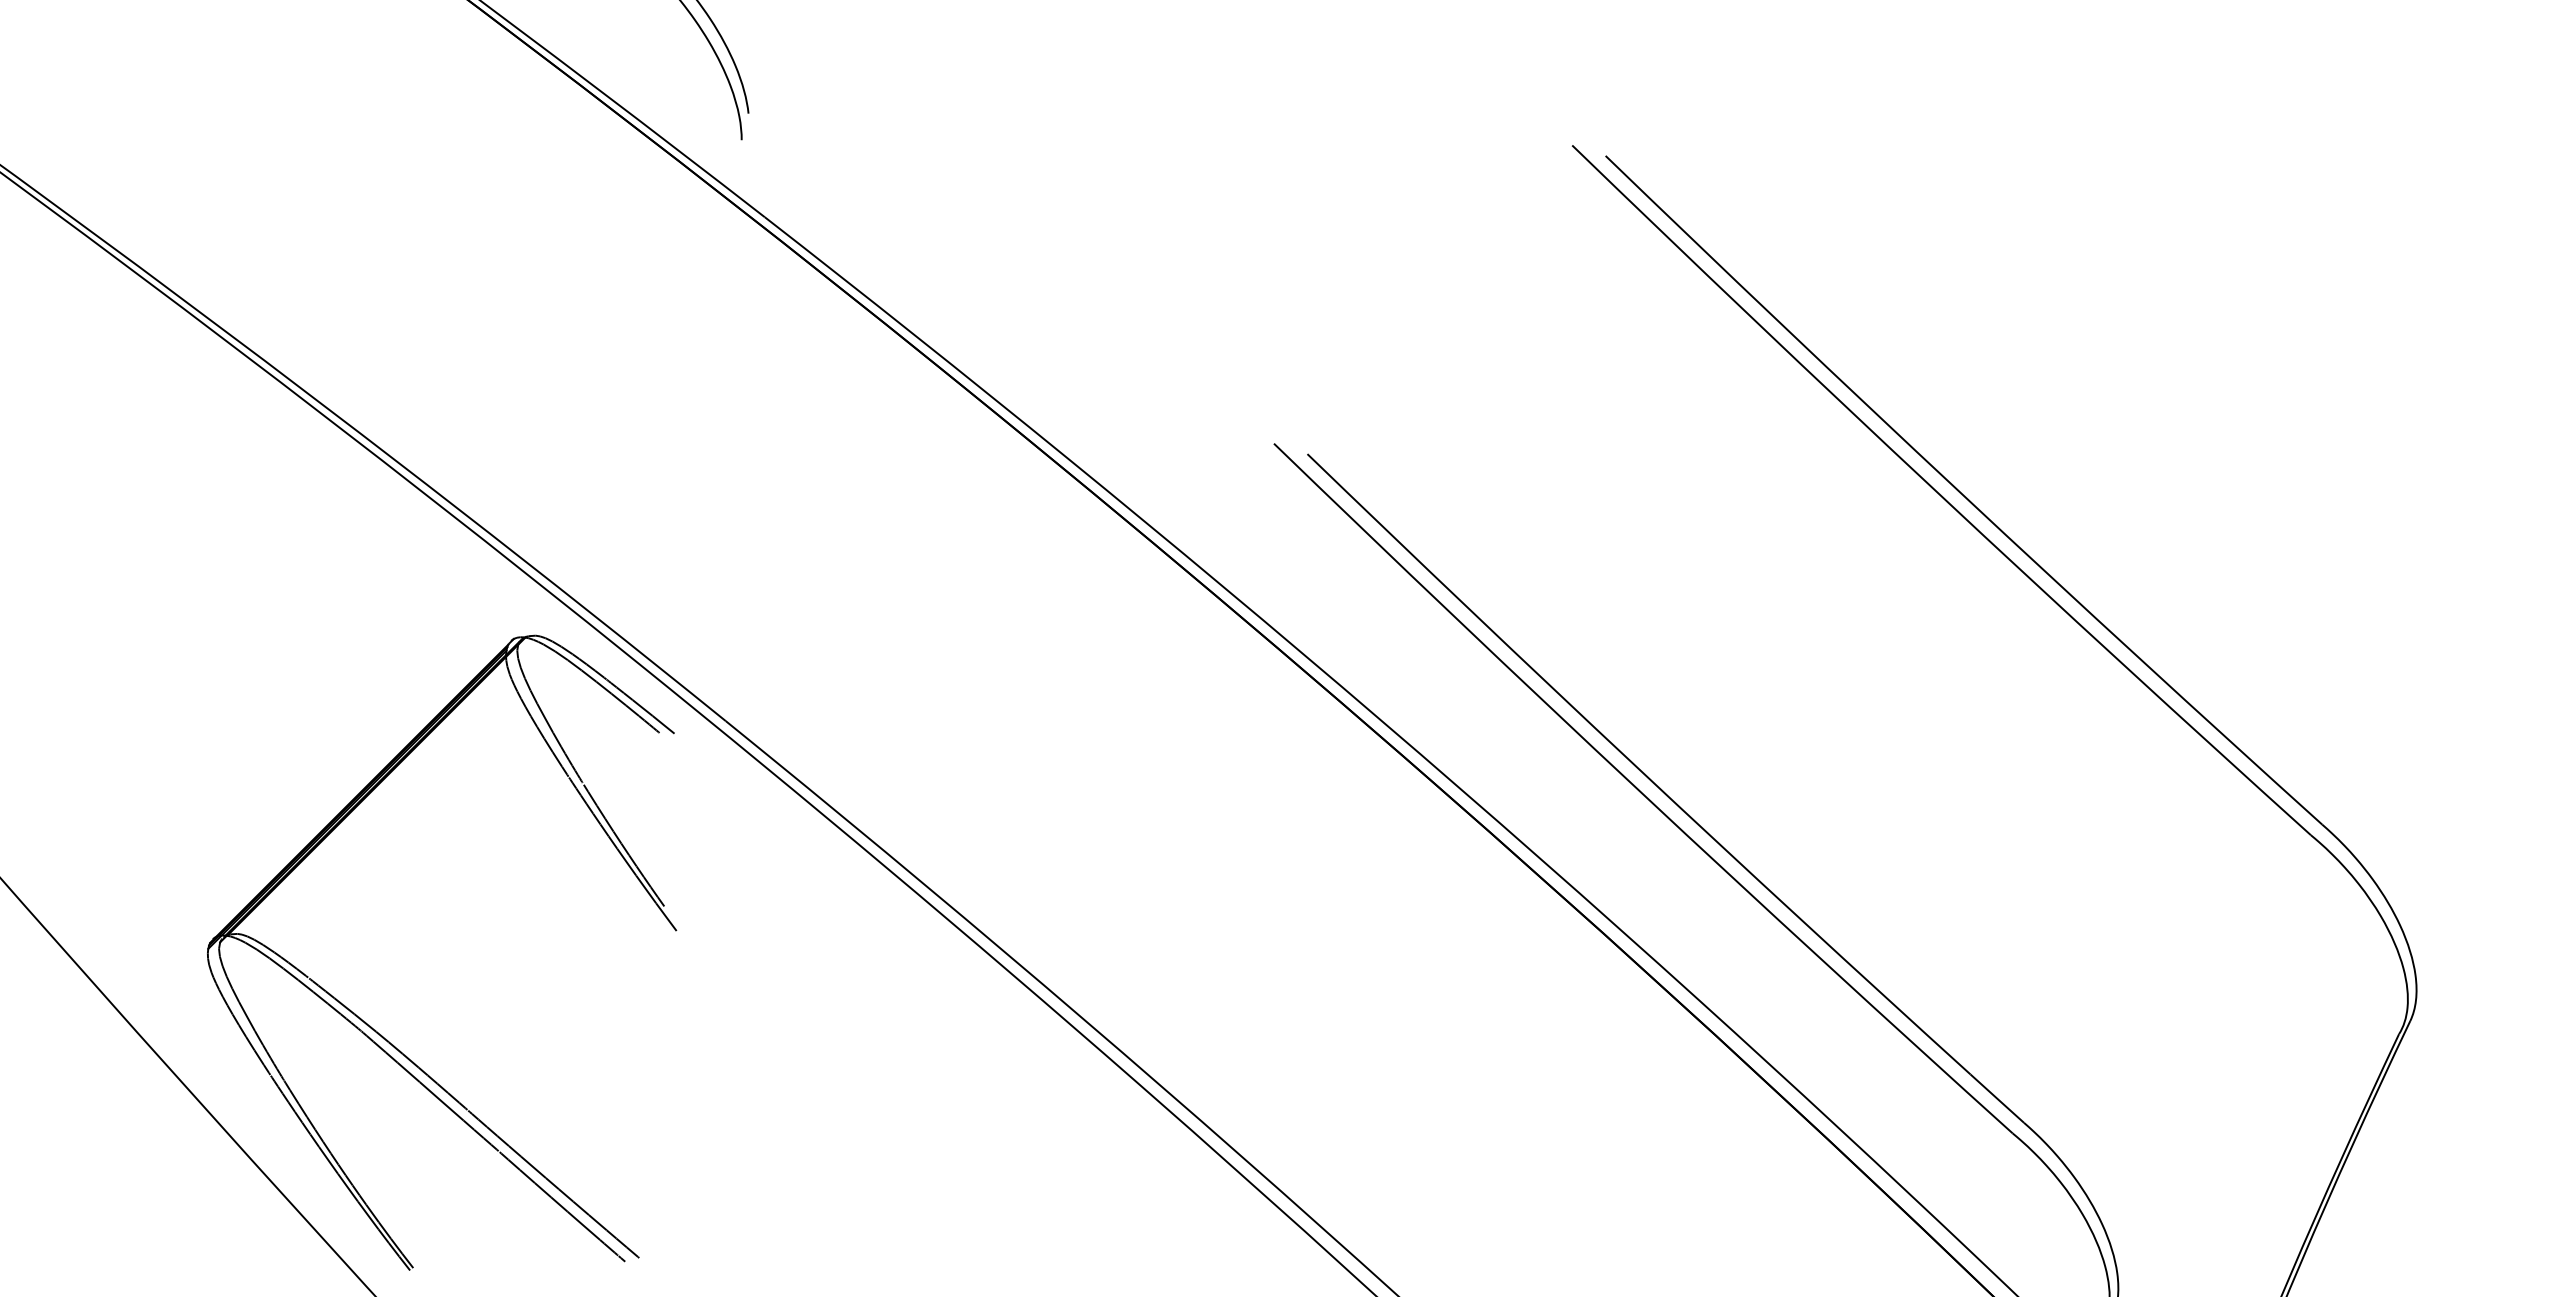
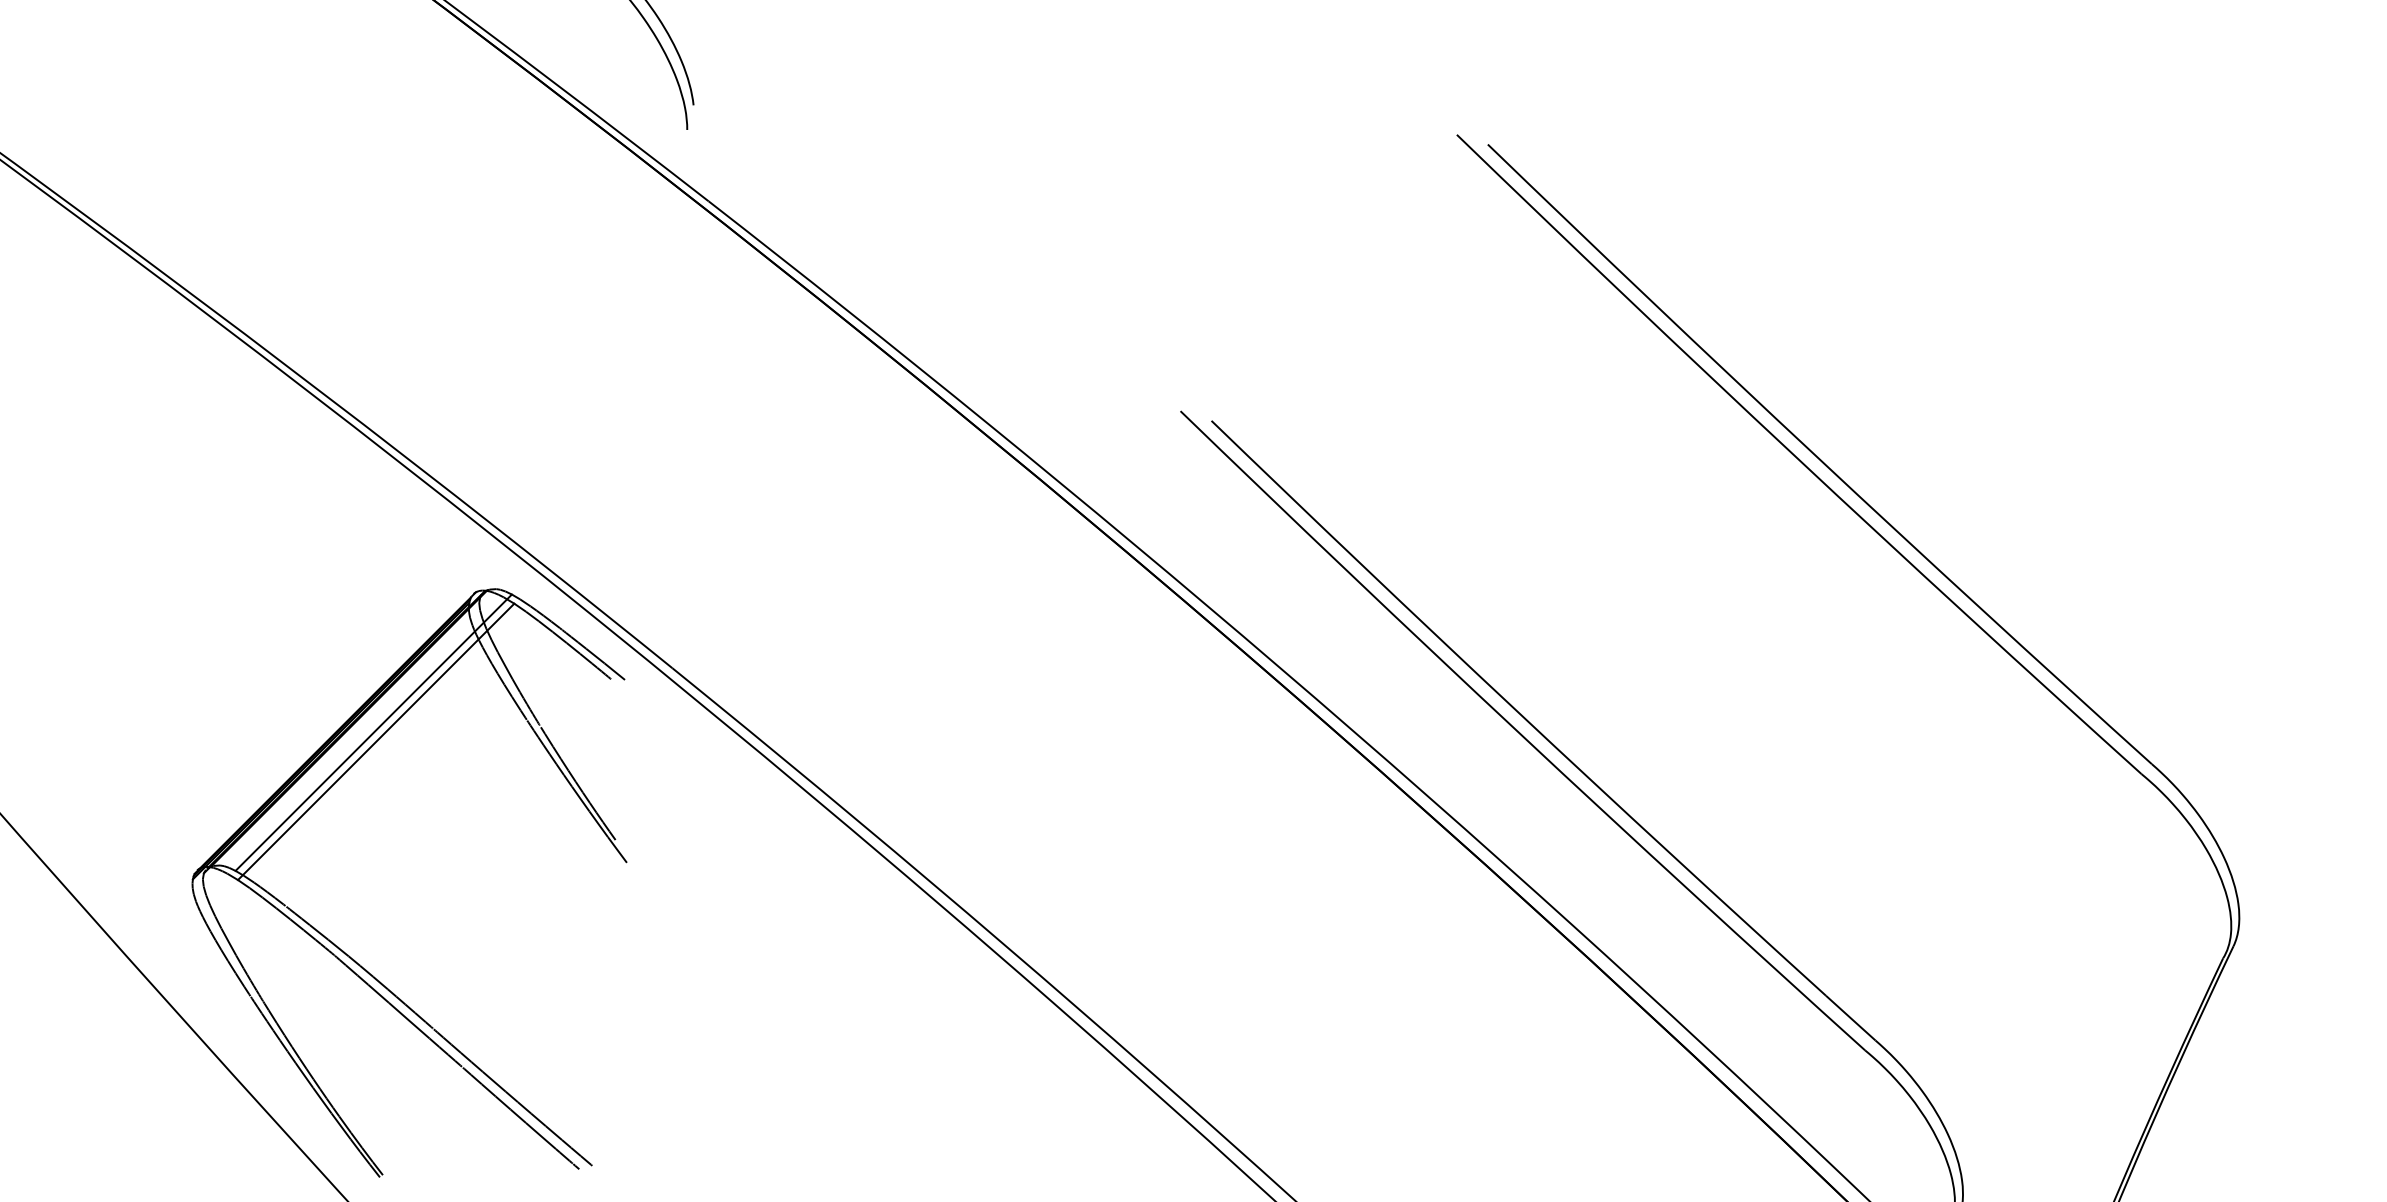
line: (403, 790) -> (373, 732), added
line: (405, 800) -> (375, 741), added

